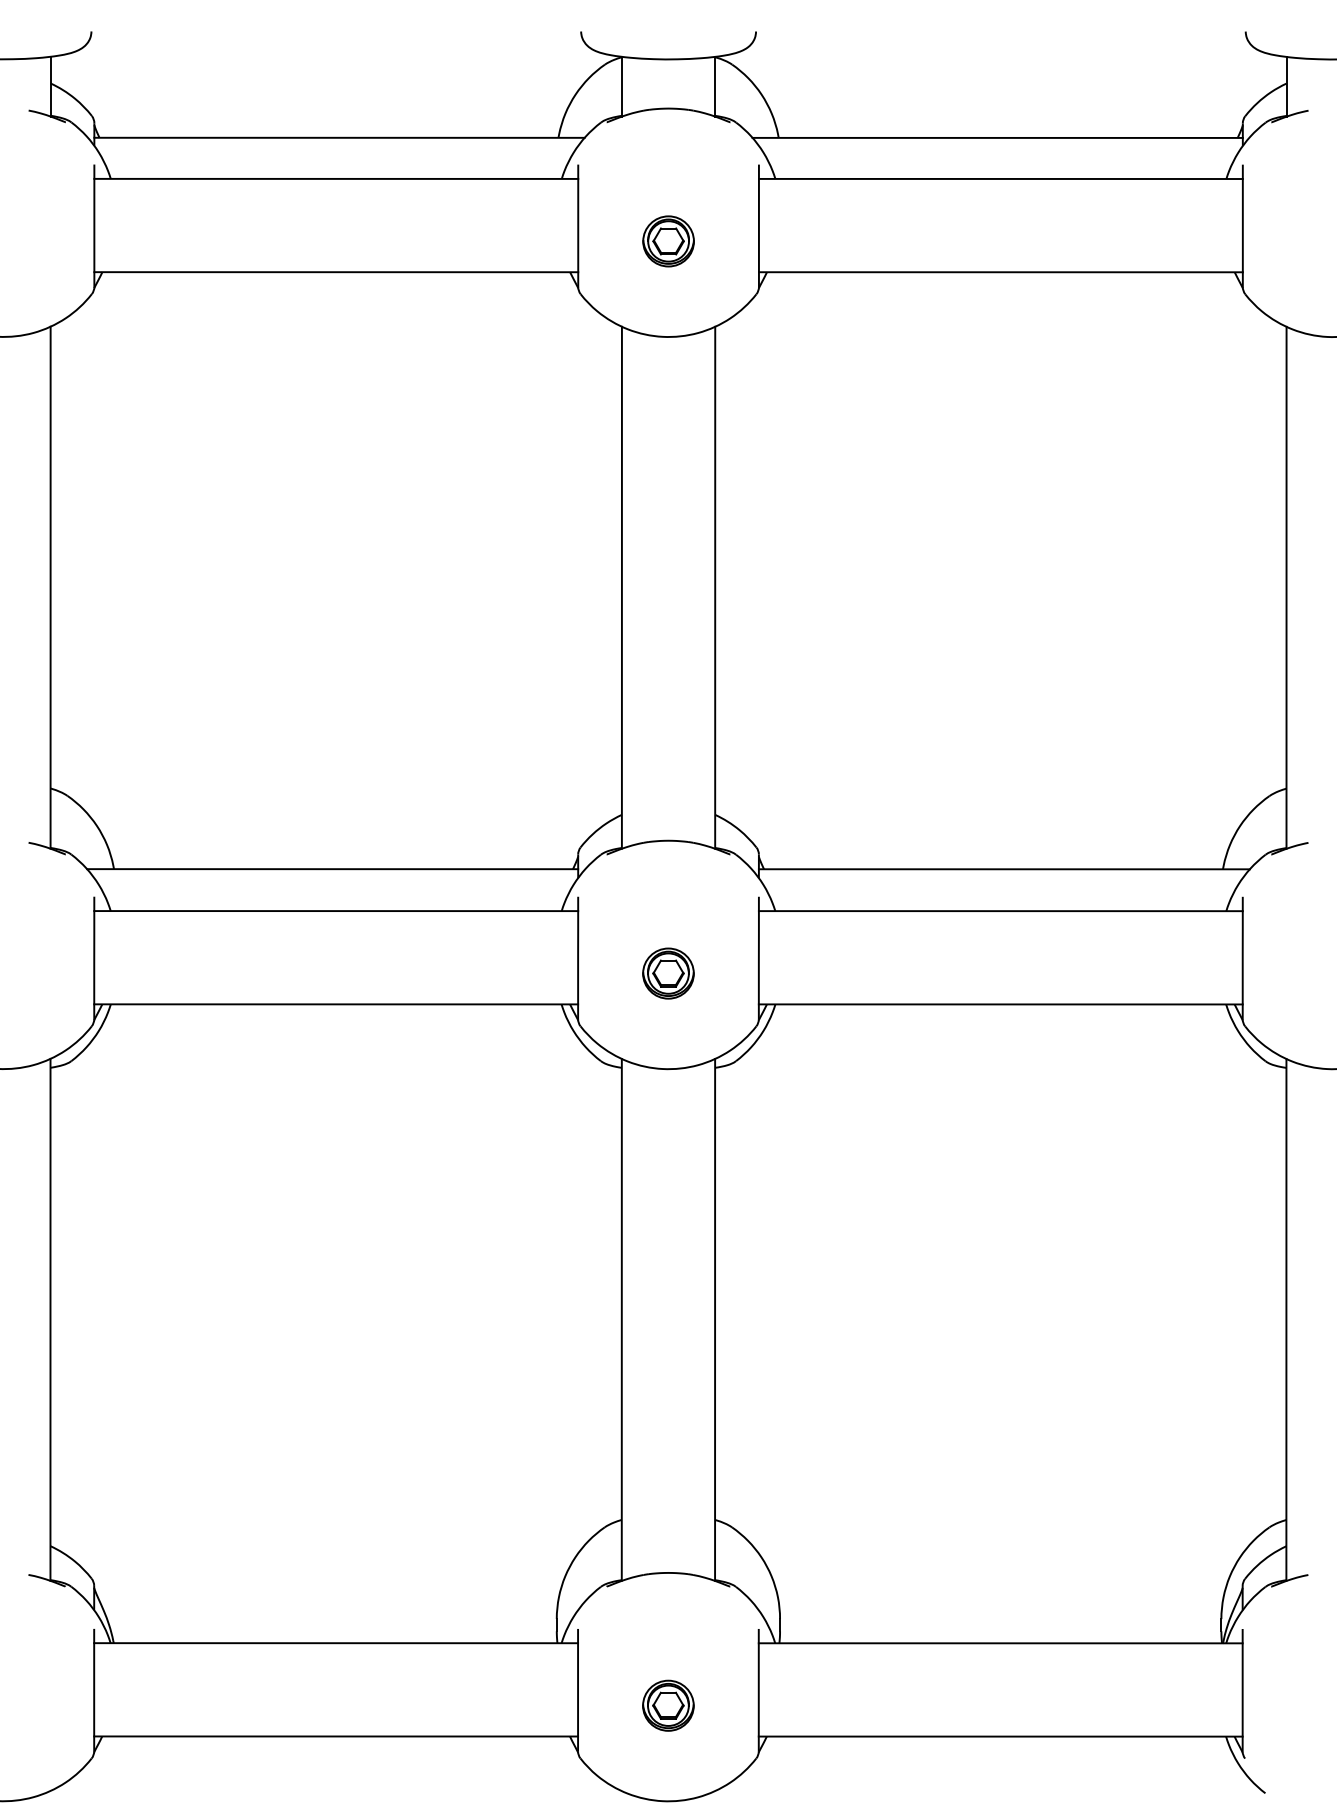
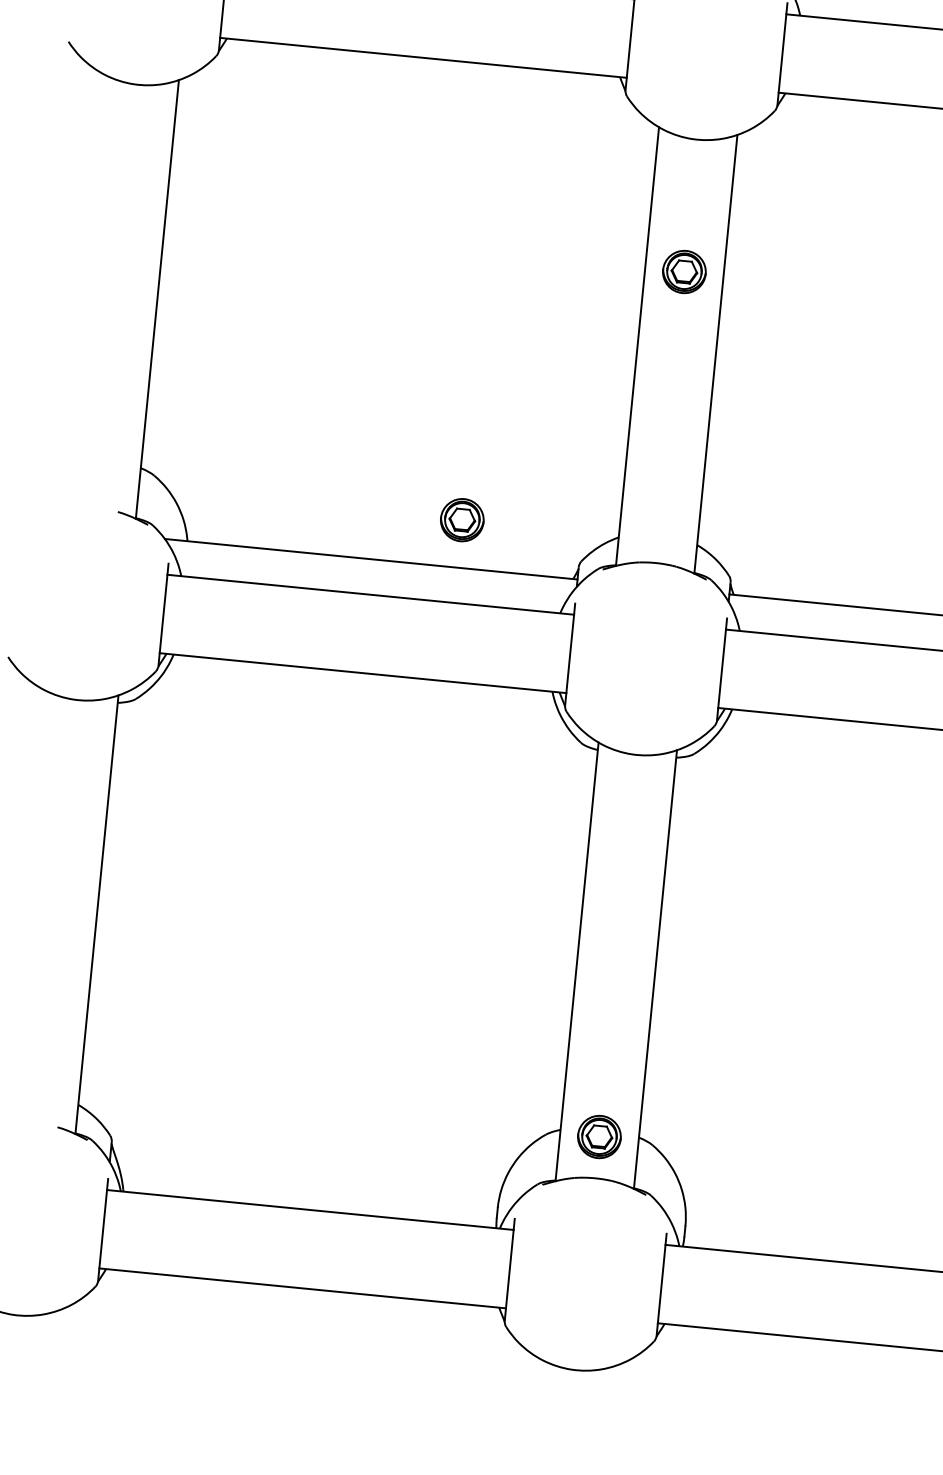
part: (668, 241) -> (684, 272), moved
part: (668, 973) -> (462, 520), moved
part: (668, 1705) -> (599, 1136), moved

